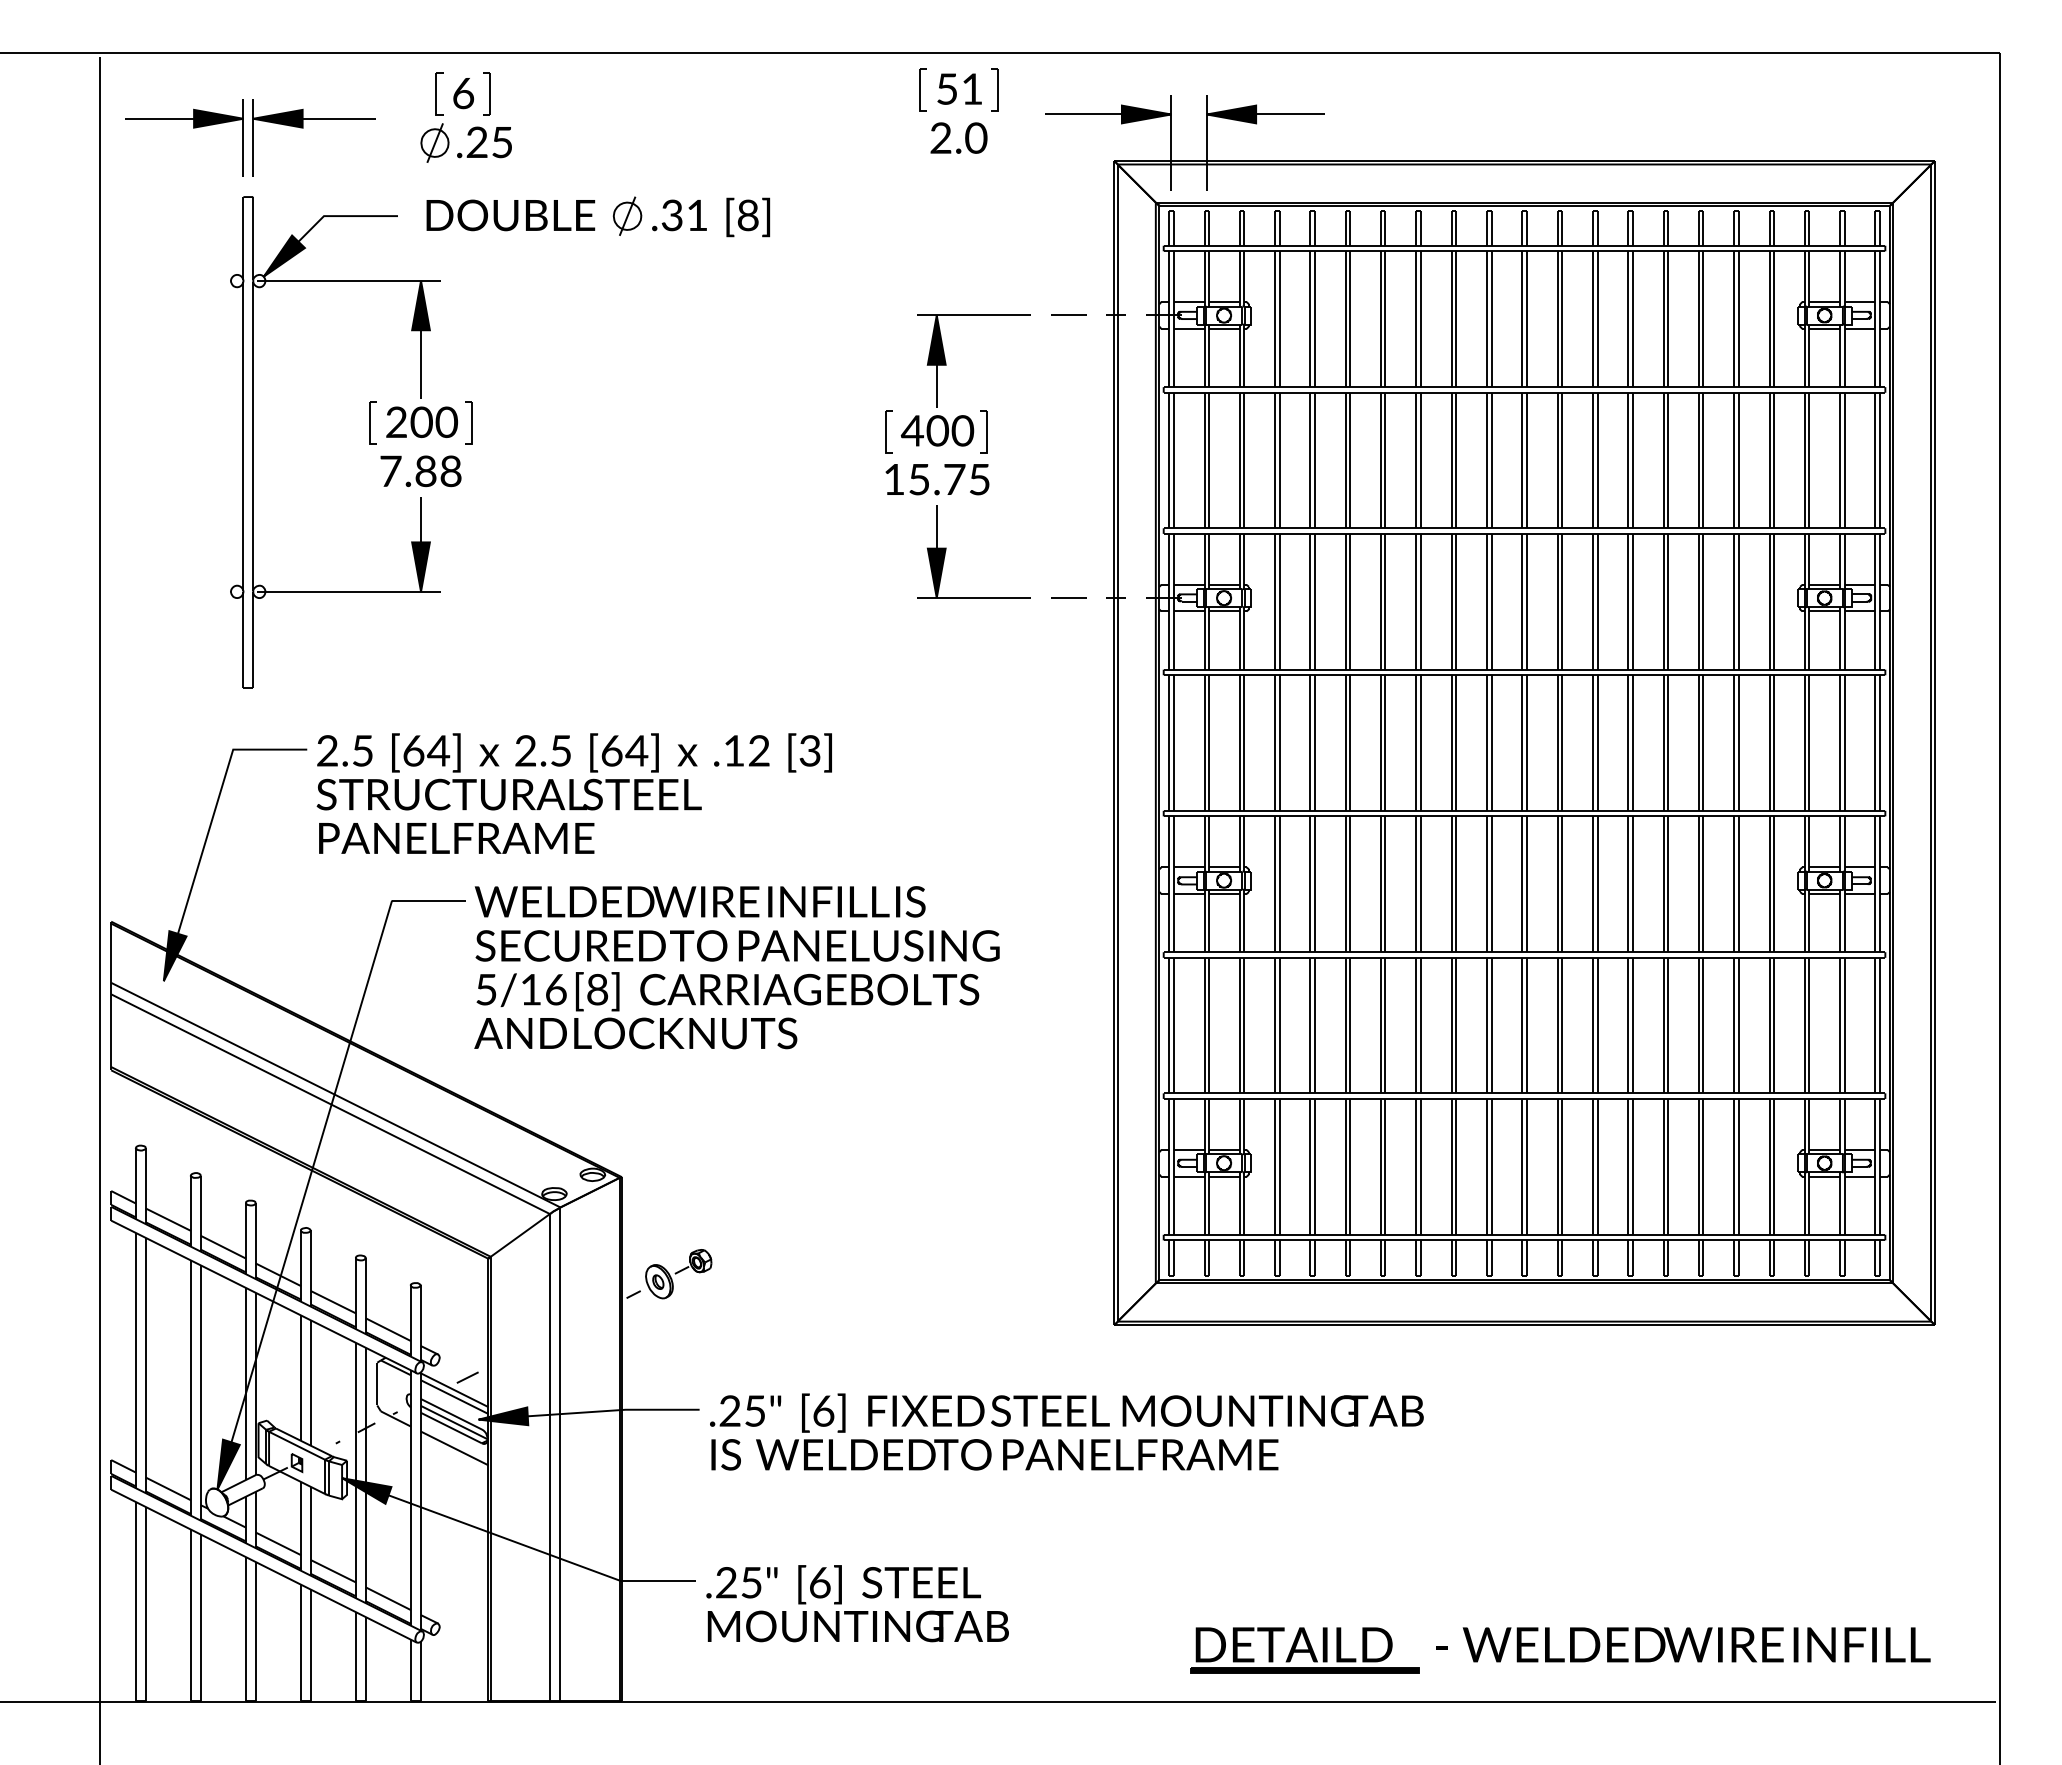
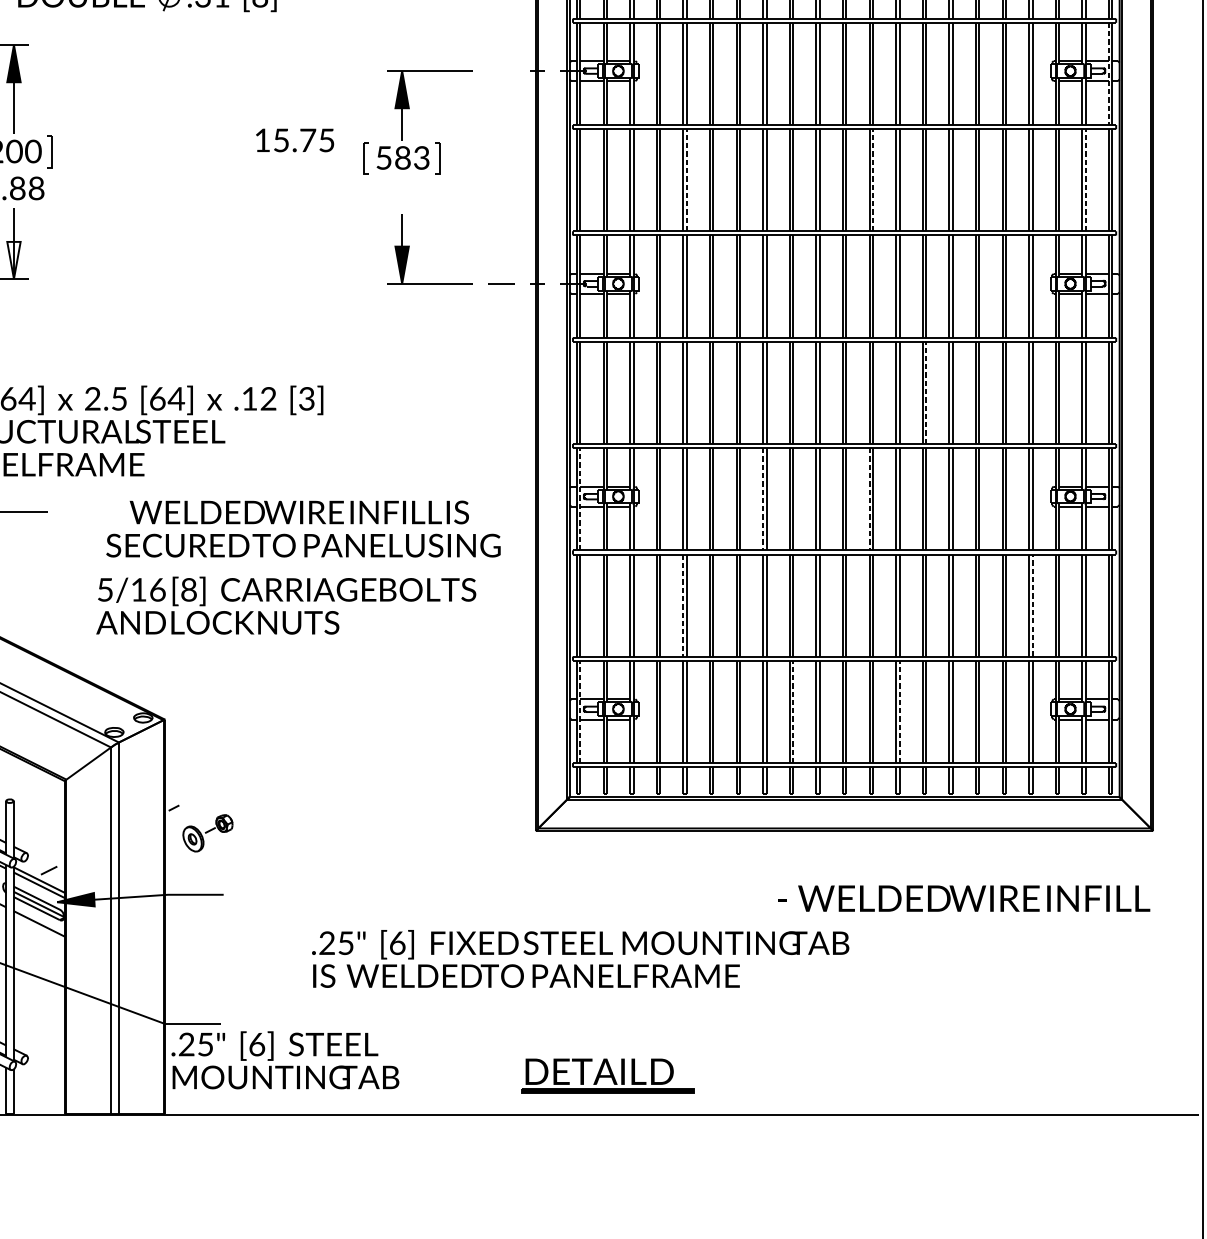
line: (1068, 314) -> (501, 70), removed
line: (1875, 319) -> (1108, 74), solid -> dashed
text: (937, 430) -> (402, 157), 400 -> 583
line: (1315, 460) -> (687, 180), solid -> dashed
line: (1562, 460) -> (873, 180), solid -> dashed
line: (1844, 460) -> (1085, 180), solid -> dashed
text: (937, 479) -> (295, 140), moved
fill: (420, 566) -> (13, 260), removed
line: (1632, 743) -> (925, 393), solid -> dashed
line: (1173, 884) -> (580, 499), solid -> dashed
line: (1416, 884) -> (763, 499), solid -> dashed
line: (1557, 884) -> (869, 499), solid -> dashed
text: (699, 901) -> (298, 512), moved
text: (737, 945) -> (303, 545), moved
text: (726, 1010) -> (286, 605), moved
line: (1310, 1025) -> (683, 605), solid -> dashed
line: (1774, 1025) -> (1032, 605), solid -> dashed
line: (1173, 1166) -> (580, 711), solid -> dashed
line: (1456, 1166) -> (793, 711), solid -> dashed
line: (1597, 1166) -> (899, 711), solid -> dashed
part: (678, 1274) -> (207, 833), moved
text: (1066, 1431) -> (580, 958), moved
text: (857, 1603) -> (285, 1060), moved
text: (1683, 1644) -> (964, 898), moved
part: (1304, 1650) -> (607, 1075), moved

